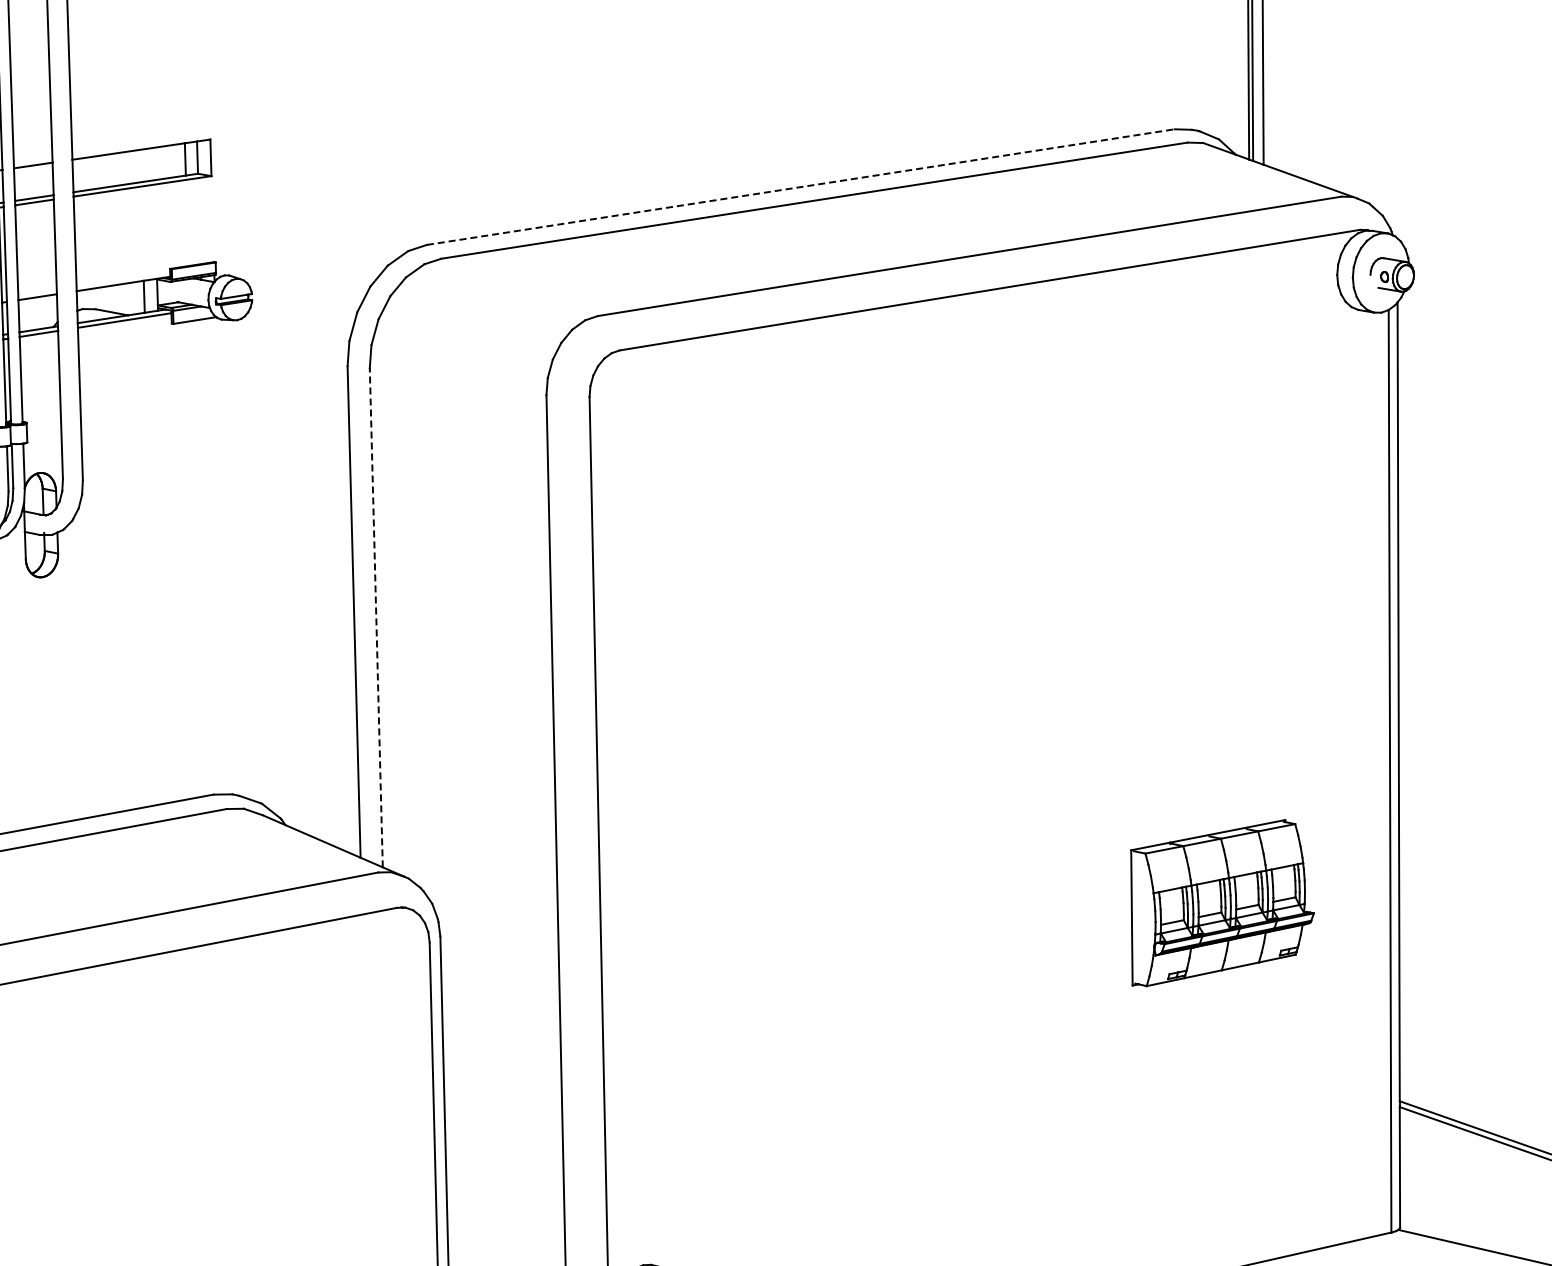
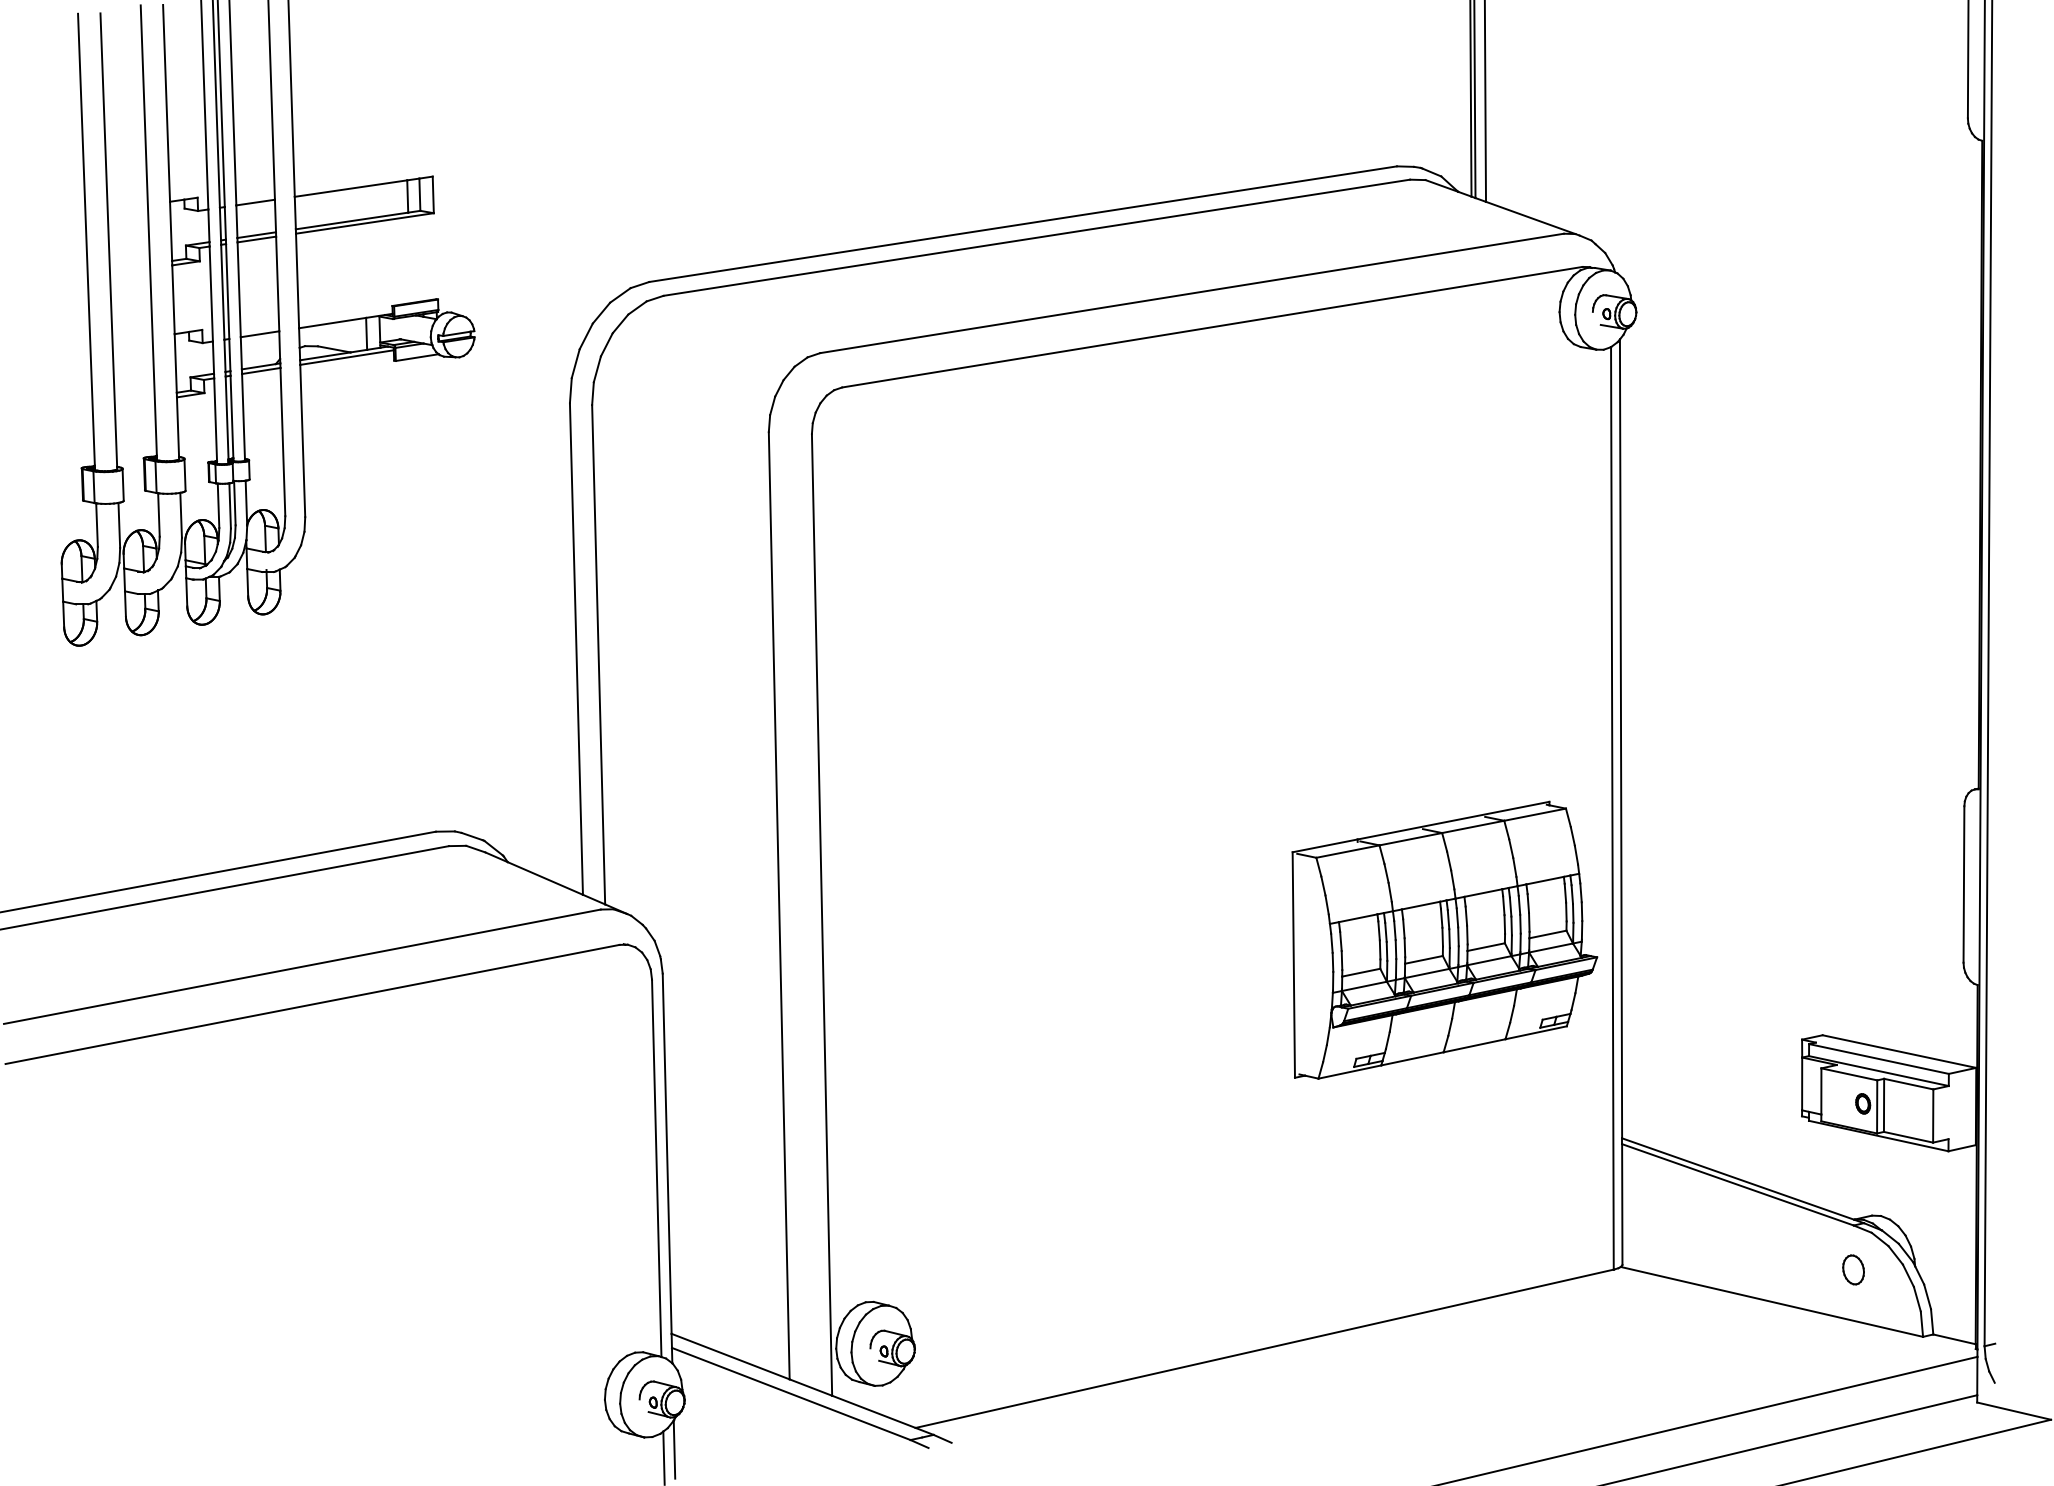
line: (801, 187) -> (1023, 224), dashed -> solid
line: (376, 617) -> (598, 654), dashed -> solid
part: (1222, 902) -> (1444, 939), size x1.67

